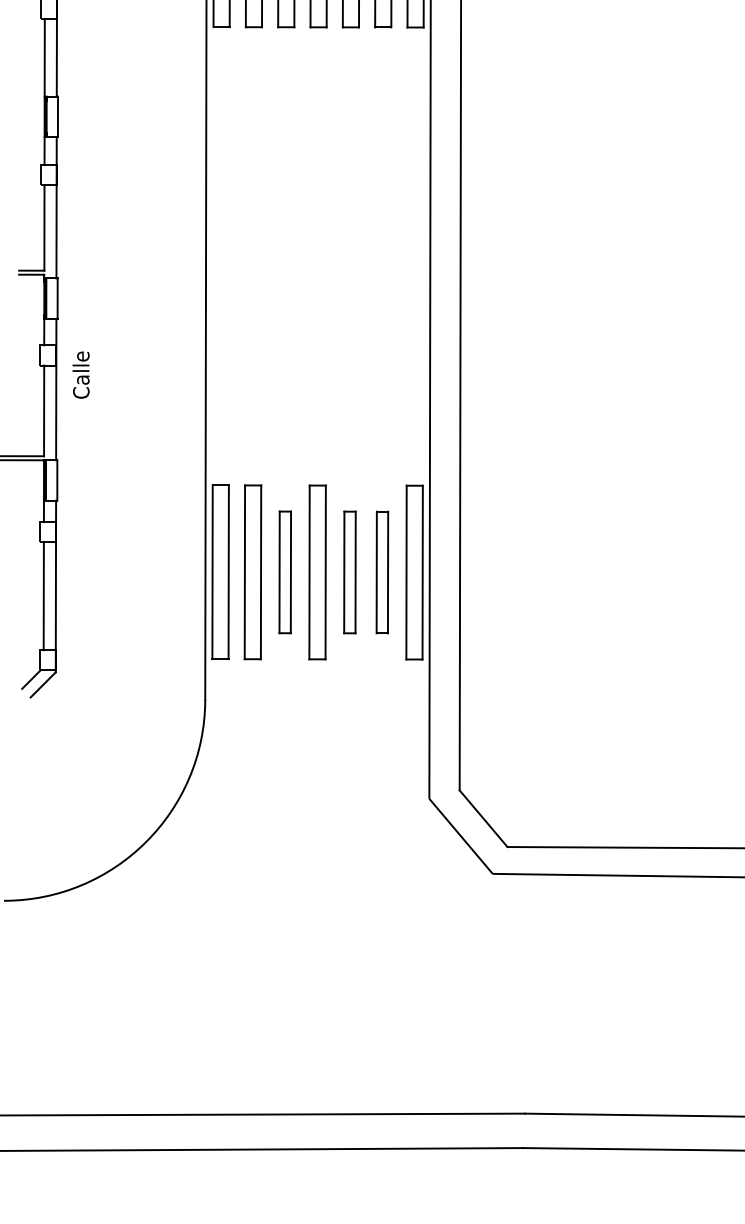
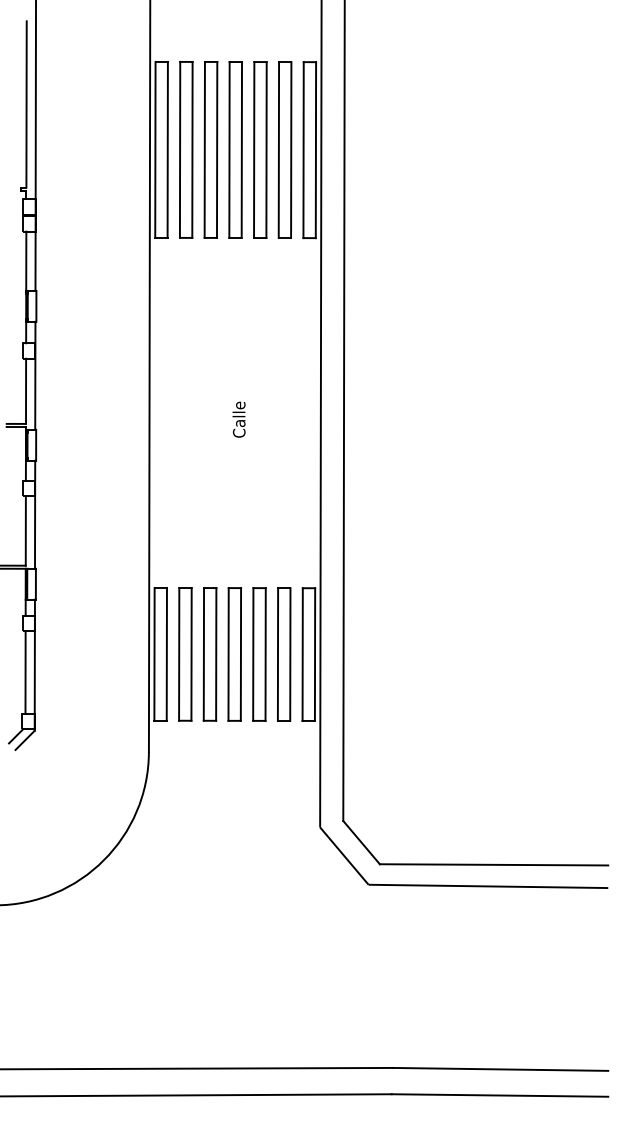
text: (80, 374) -> (238, 419), moved
part: (284, 572) -> (209, 654), size x1.43
part: (349, 572) -> (259, 654), size x1.43
part: (382, 572) -> (284, 654), size x1.43

